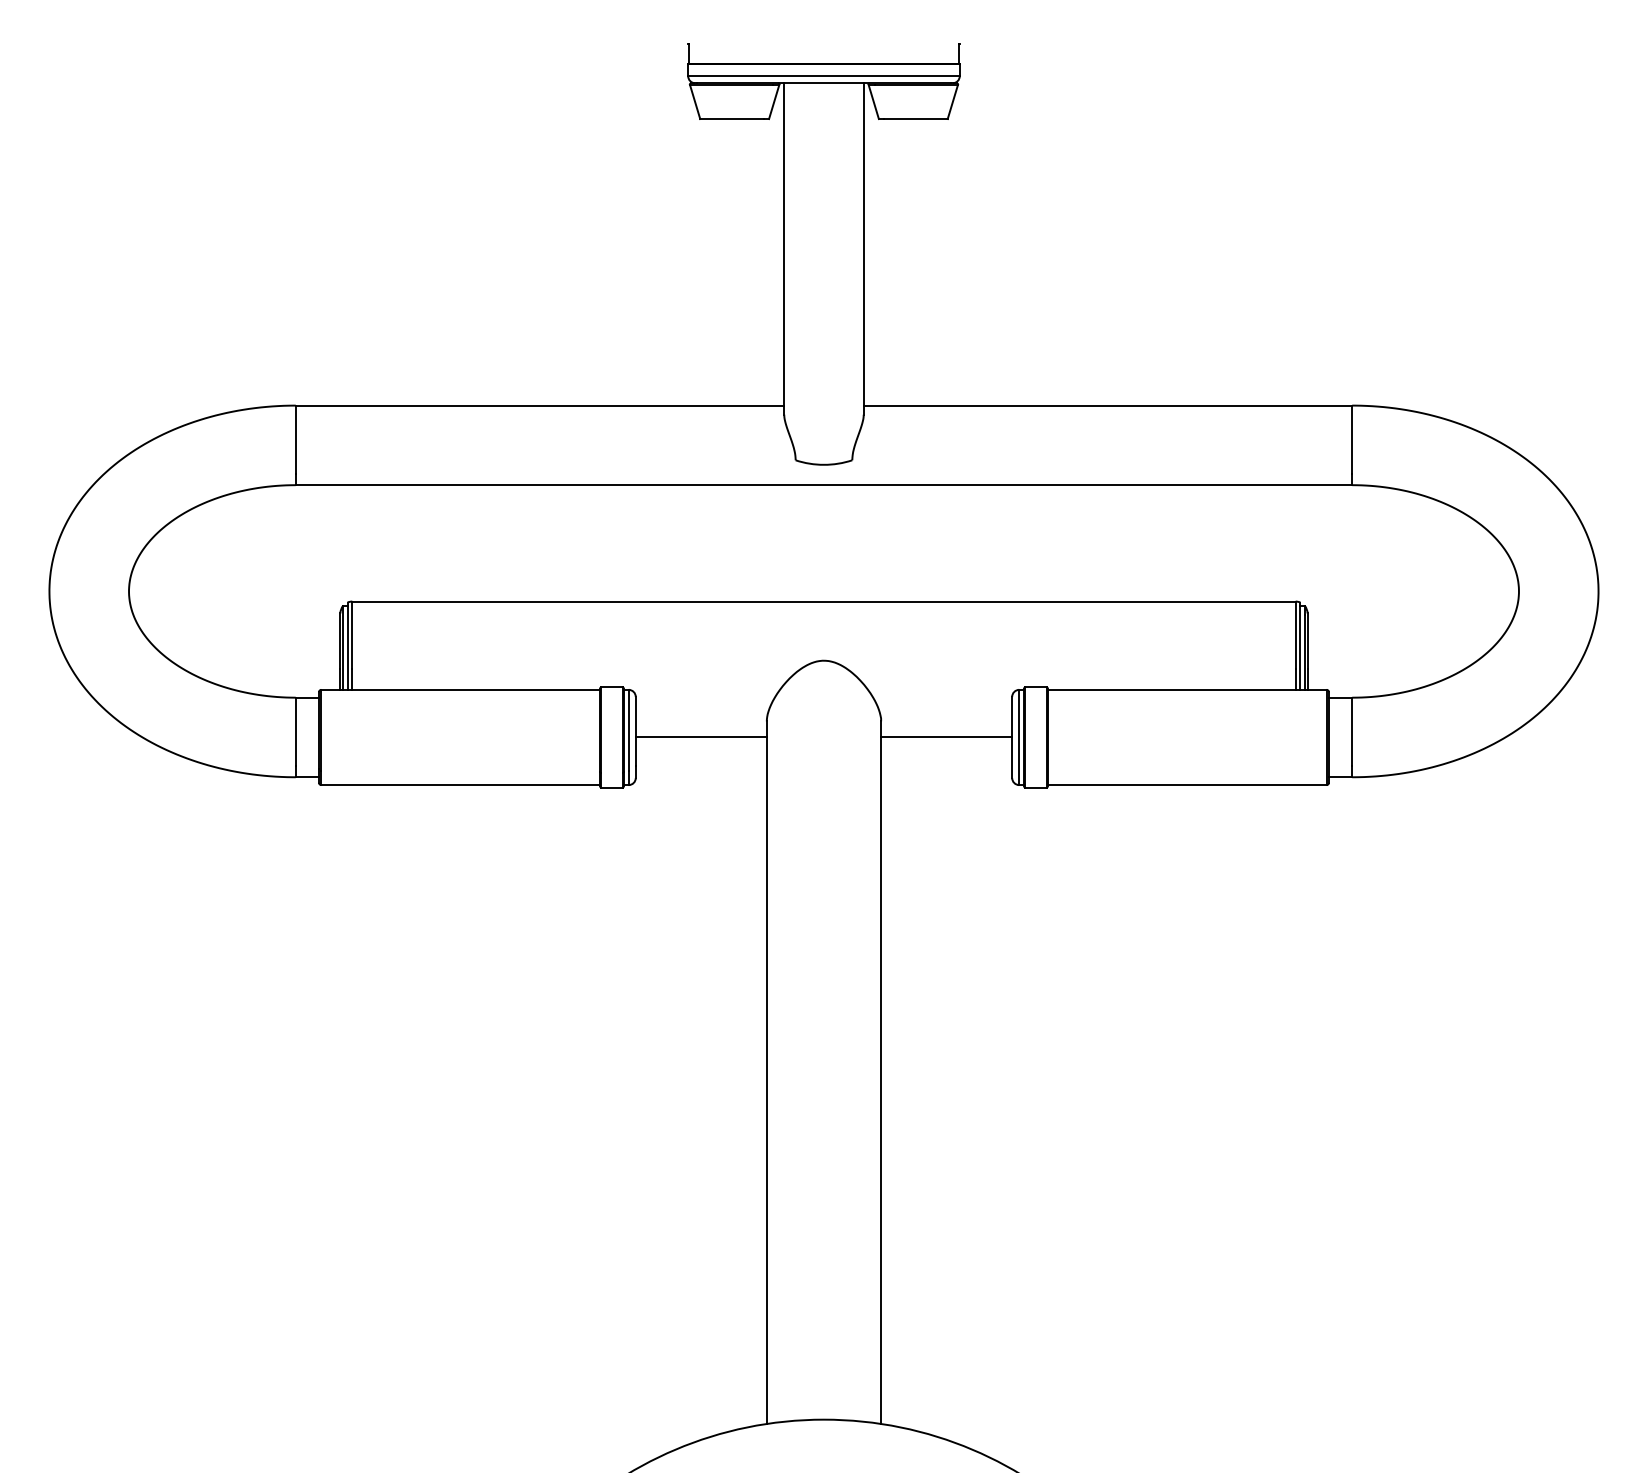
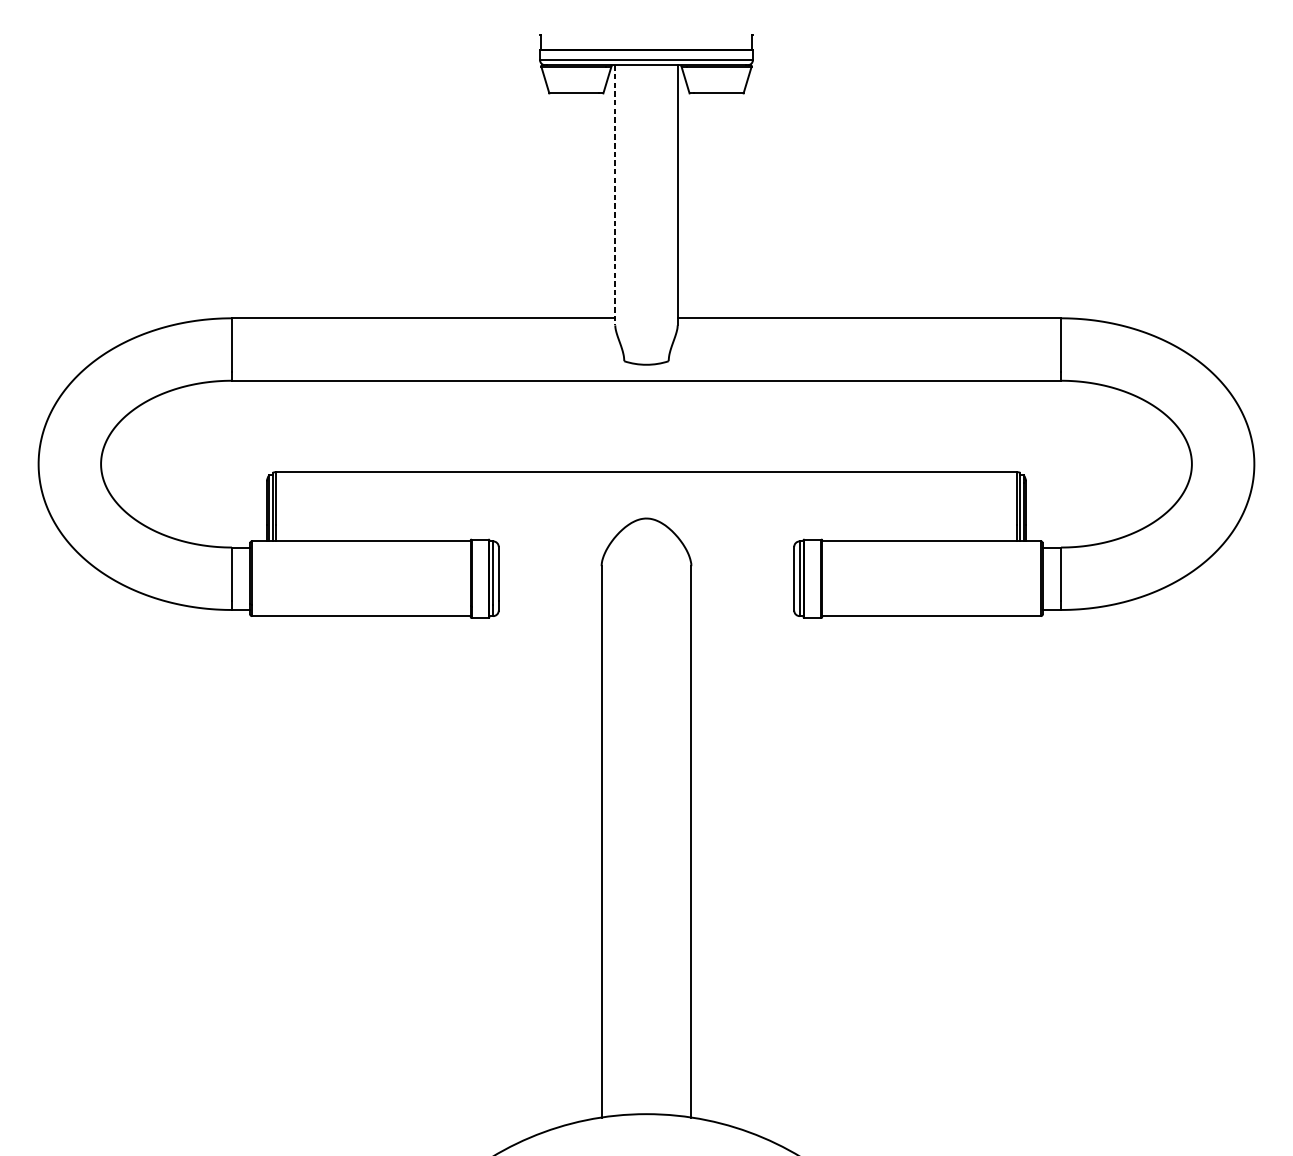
line: (784, 248) -> (615, 195), solid -> dashed
line: (700, 737) -> (549, 578), removed
line: (946, 737) -> (742, 578), removed

